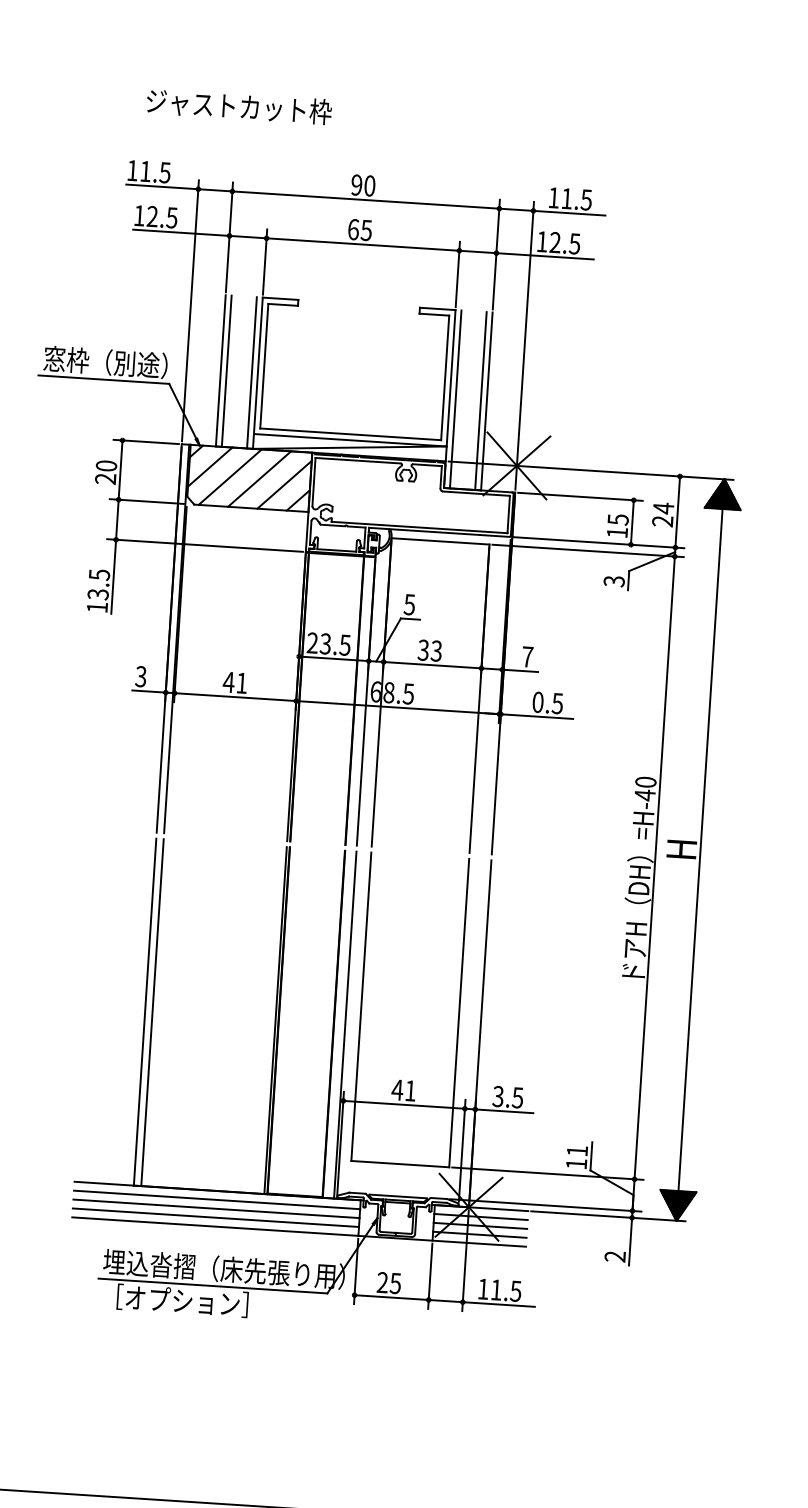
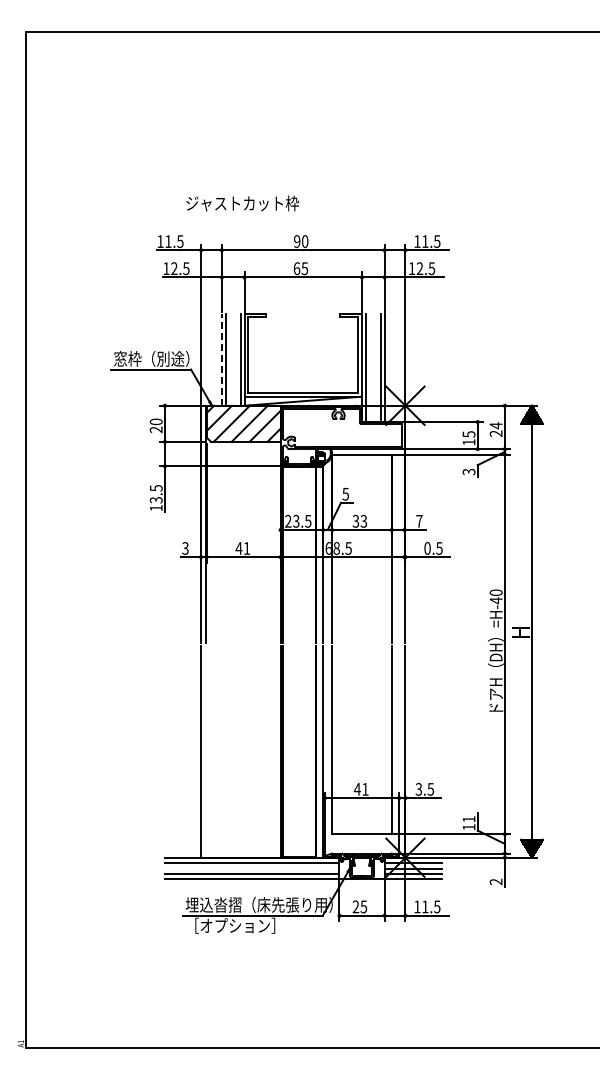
text: (238, 106) -> (242, 203), moved
line: (220, 370) -> (221, 359), solid -> dashed
line: (152, 1011) -> (205, 751), removed
line: (215, 1208) -> (251, 868), removed

